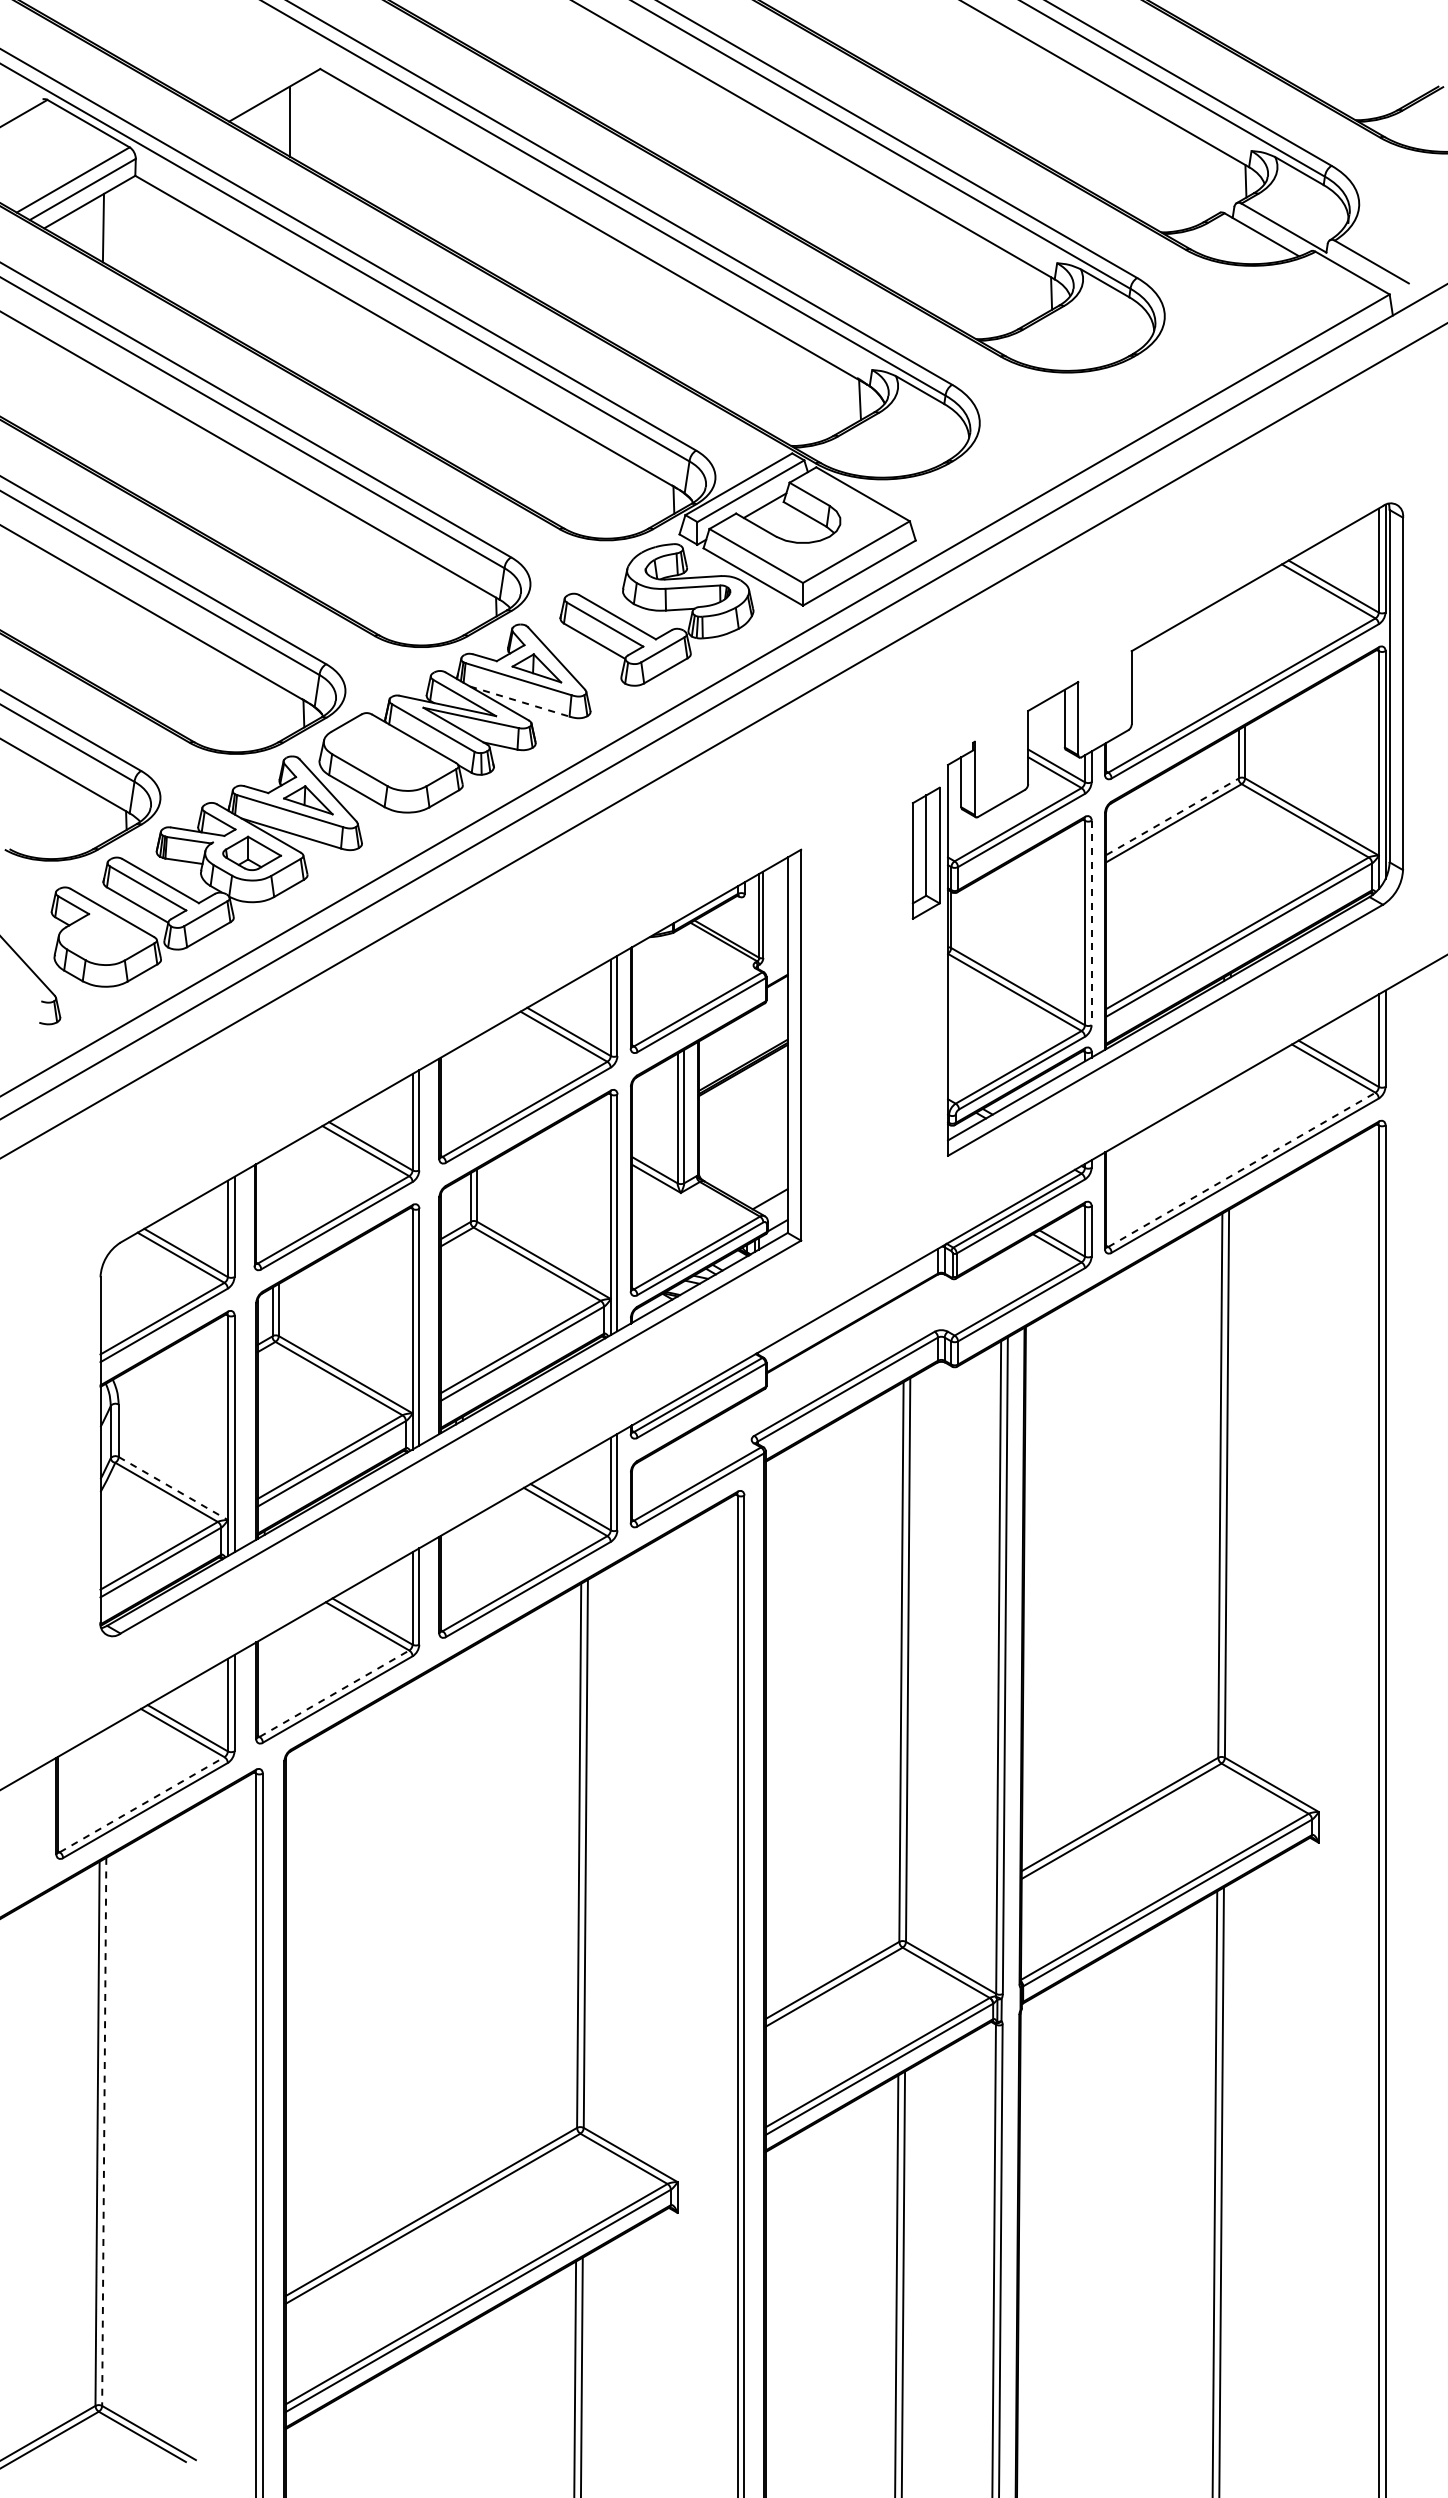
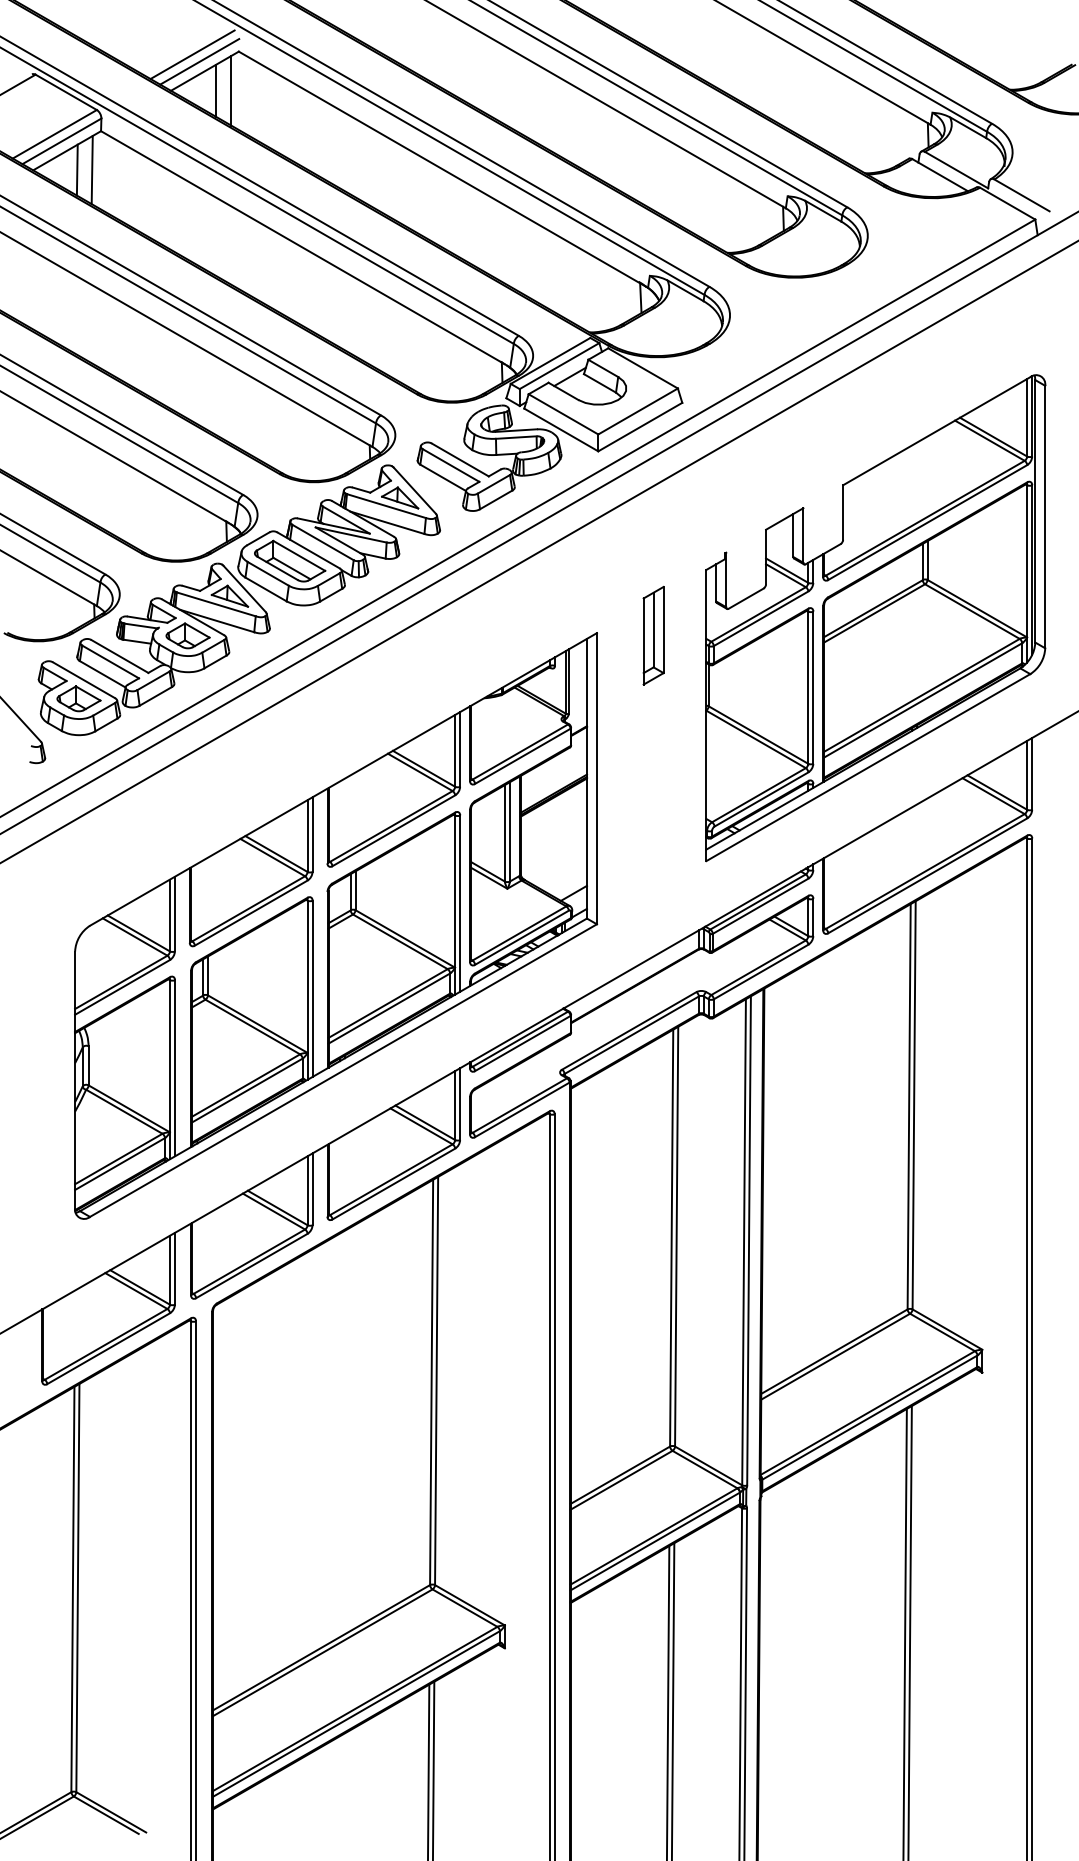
line: (257, 72) -> (192, 54), added
line: (267, 82) -> (199, 61), added
line: (310, 121) -> (231, 90), added
line: (123, 227) -> (92, 169), added
line: (519, 701) -> (387, 522), dashed -> solid
part: (389, 752) -> (290, 560), added
line: (1172, 816) -> (873, 608), dashed -> solid
part: (925, 852) -> (653, 635), moved
line: (1091, 923) -> (813, 688), dashed -> solid
part: (105, 937) -> (78, 698), added
line: (1242, 1169) -> (925, 871), dashed -> solid
line: (173, 1488) -> (129, 1108), dashed -> solid
line: (334, 1693) -> (249, 1261), dashed -> solid
line: (142, 1804) -> (106, 1344), dashed -> solid
line: (104, 2132) -> (78, 1588), dashed -> solid

